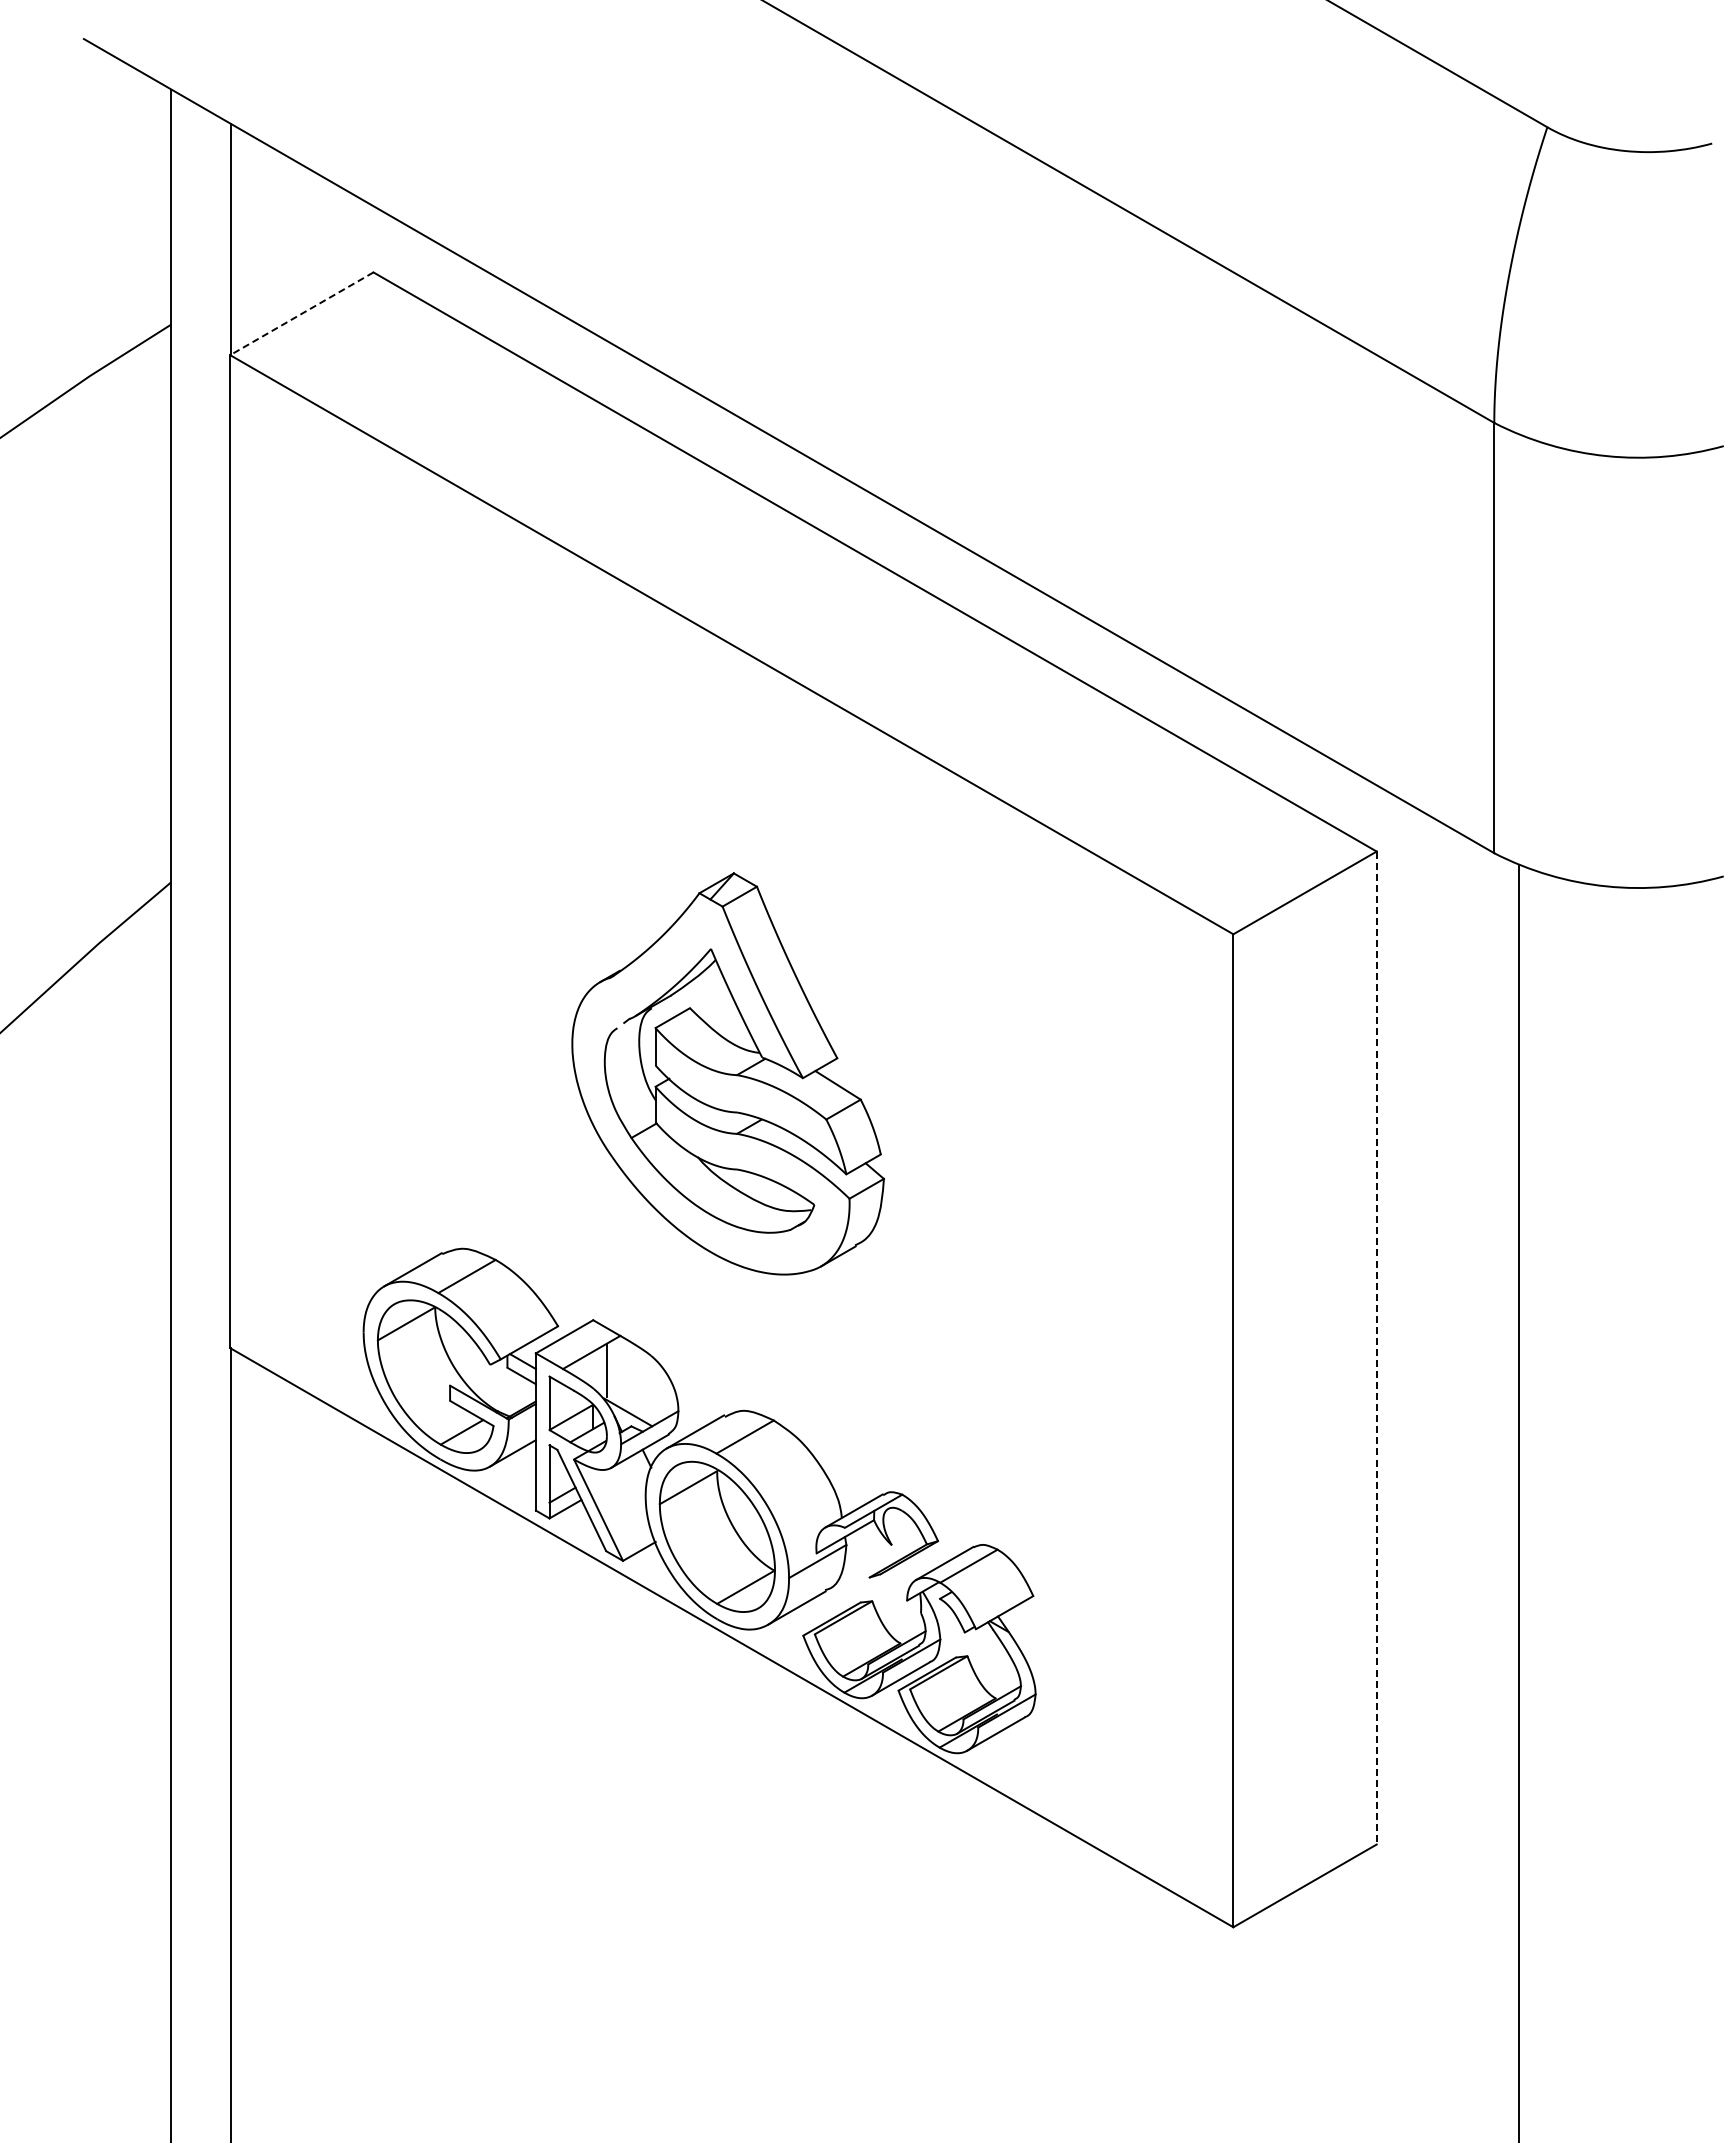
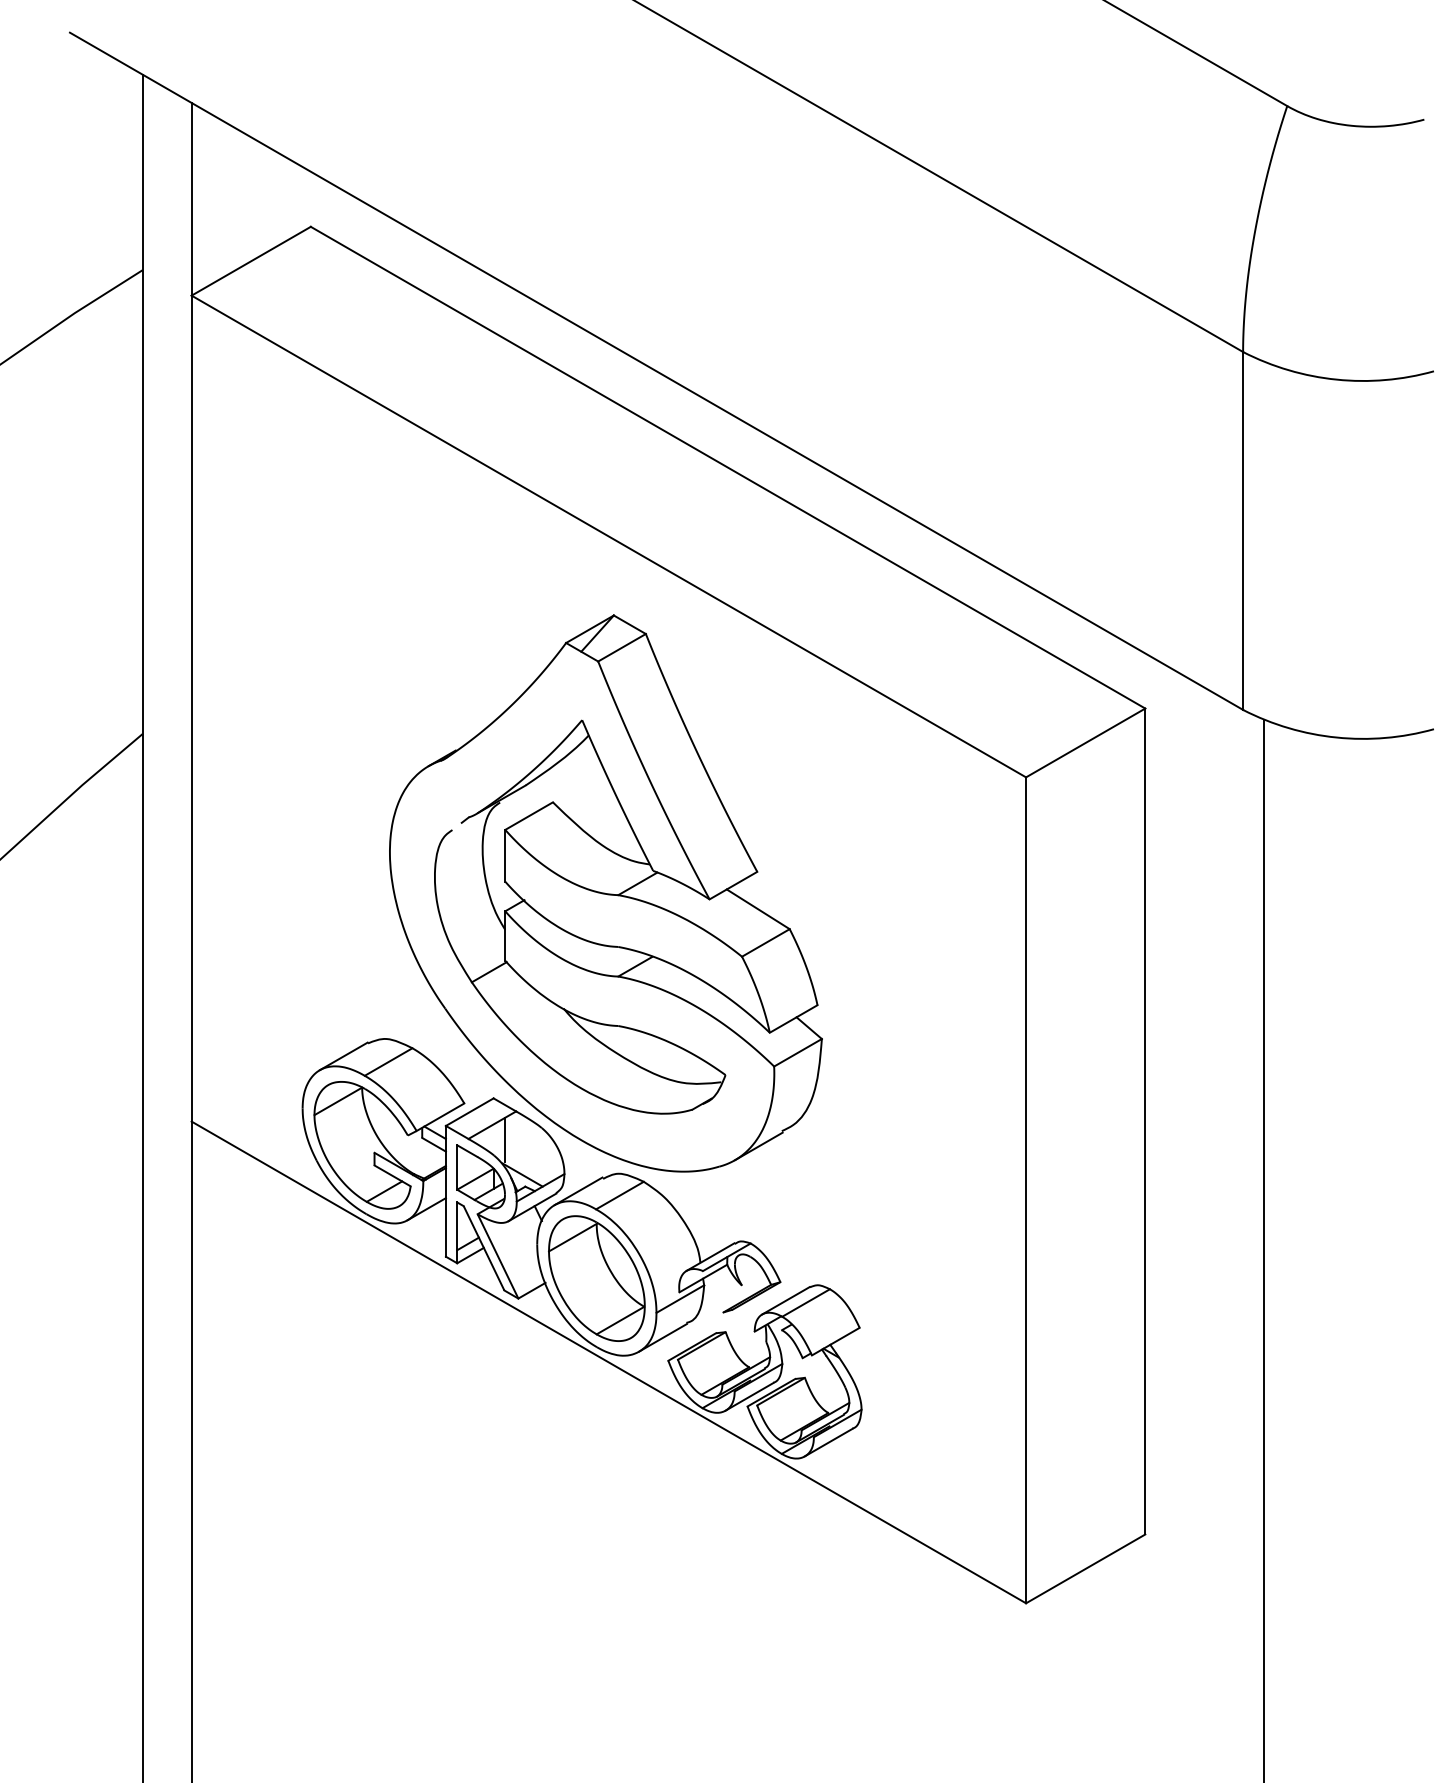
line: (301, 313) -> (250, 260), dashed -> solid
part: (727, 1073) -> (605, 893), size x1.67
line: (1376, 1348) -> (1145, 1121), dashed -> solid

